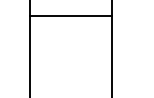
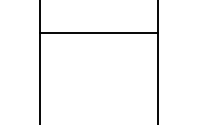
line: (70, 16) -> (98, 33), moved

